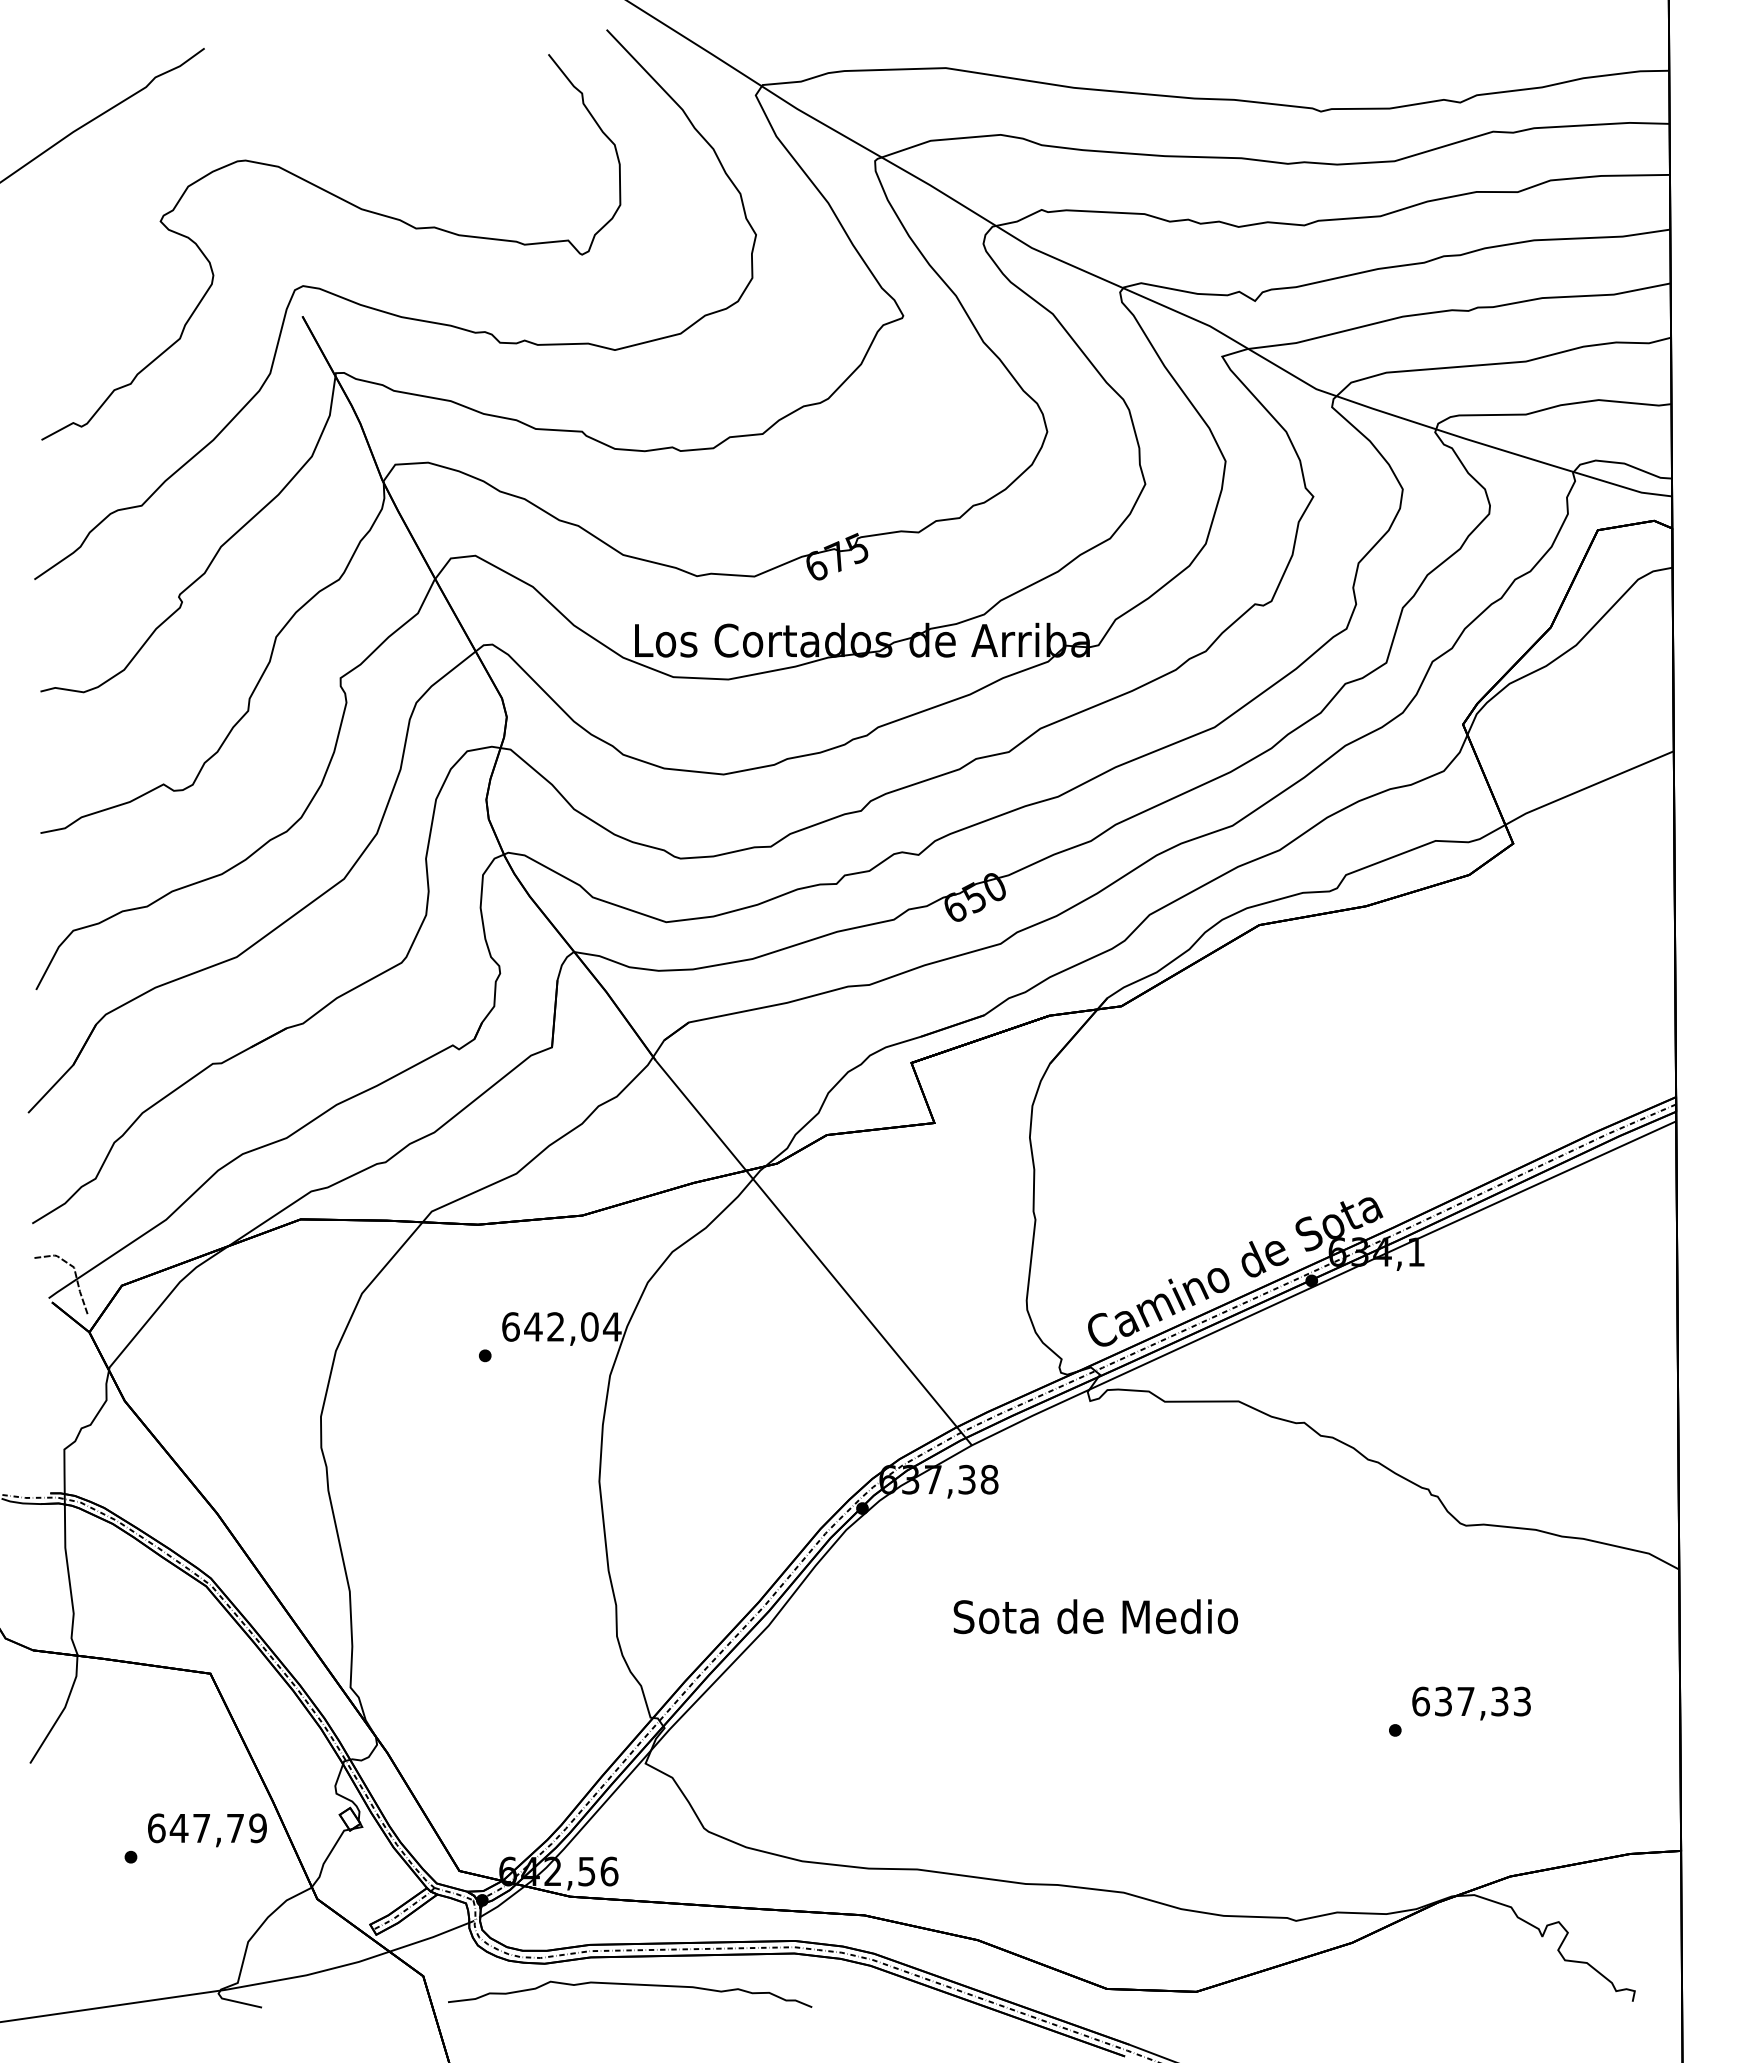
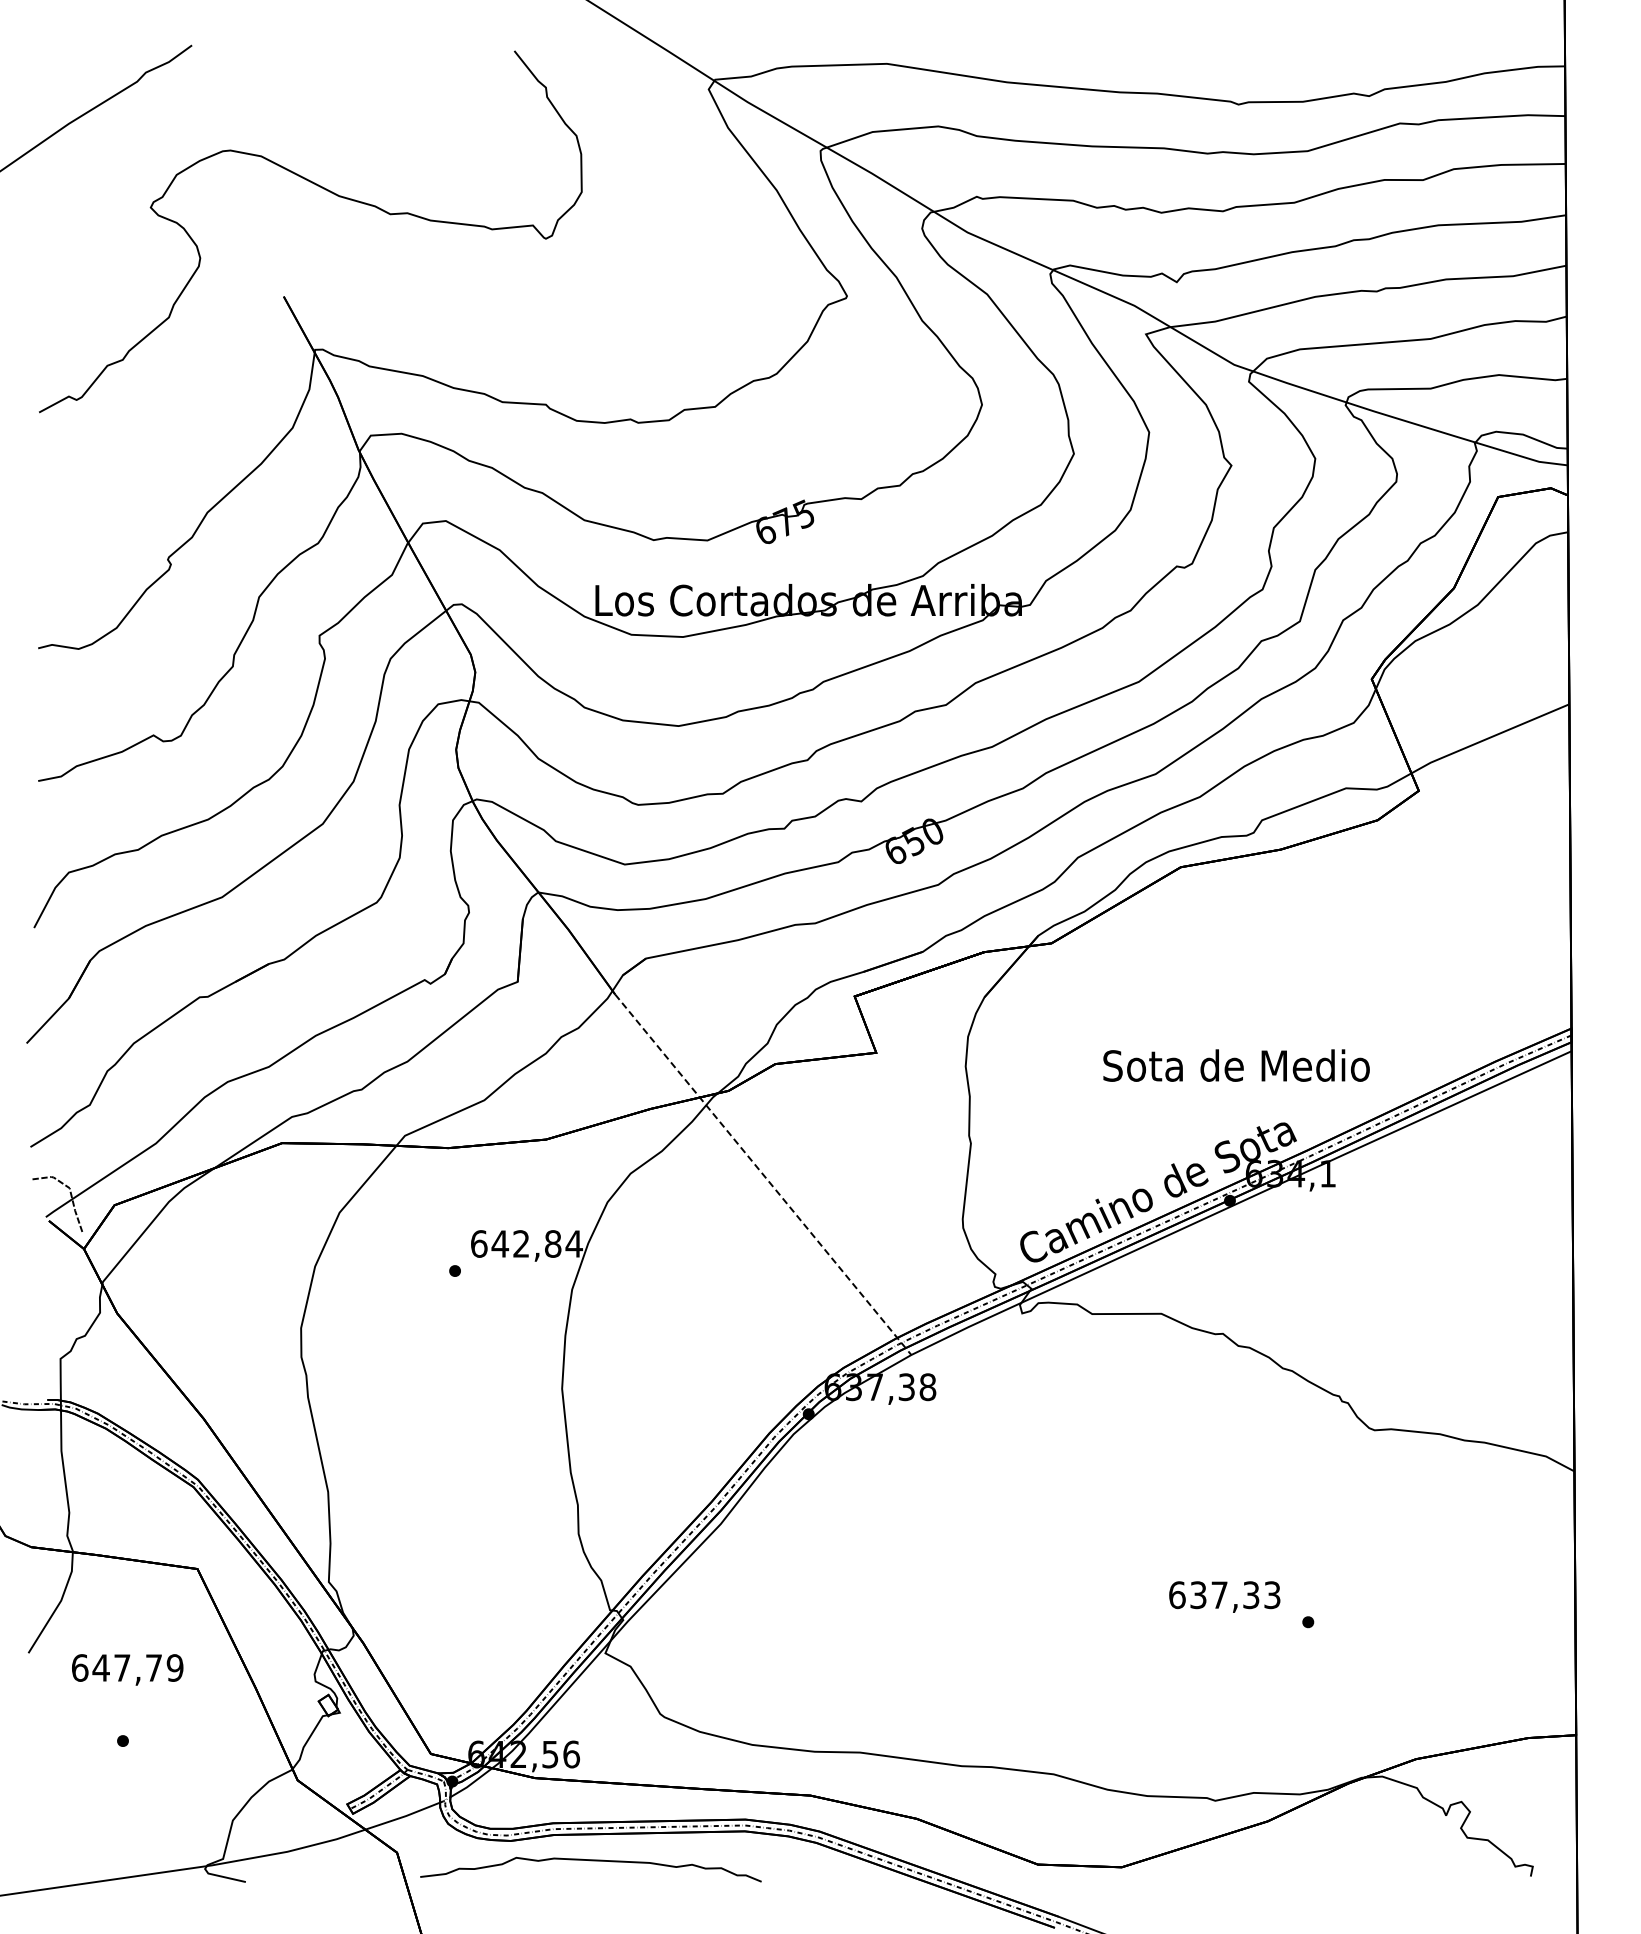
curve: (392, 313) -> (368, 293), removed
line: (814, 1253) -> (763, 1175), solid -> dashed
text: (589, 1326) -> (552, 1243), 642,04 -> 642,84
text: (1095, 1616) -> (1236, 1065), moved
text: (1471, 1702) -> (1224, 1596), moved
text: (207, 1829) -> (127, 1669), moved

